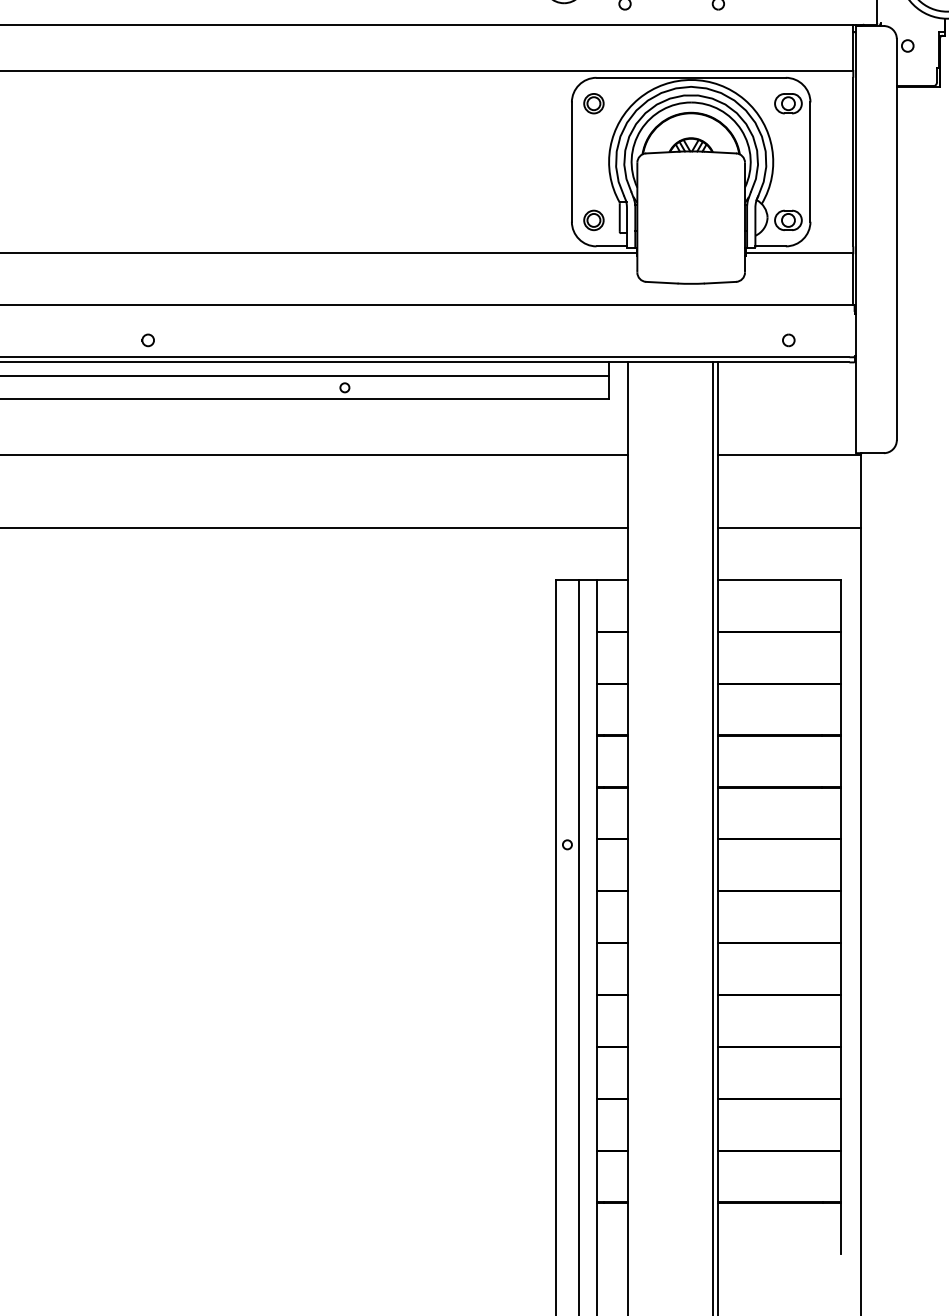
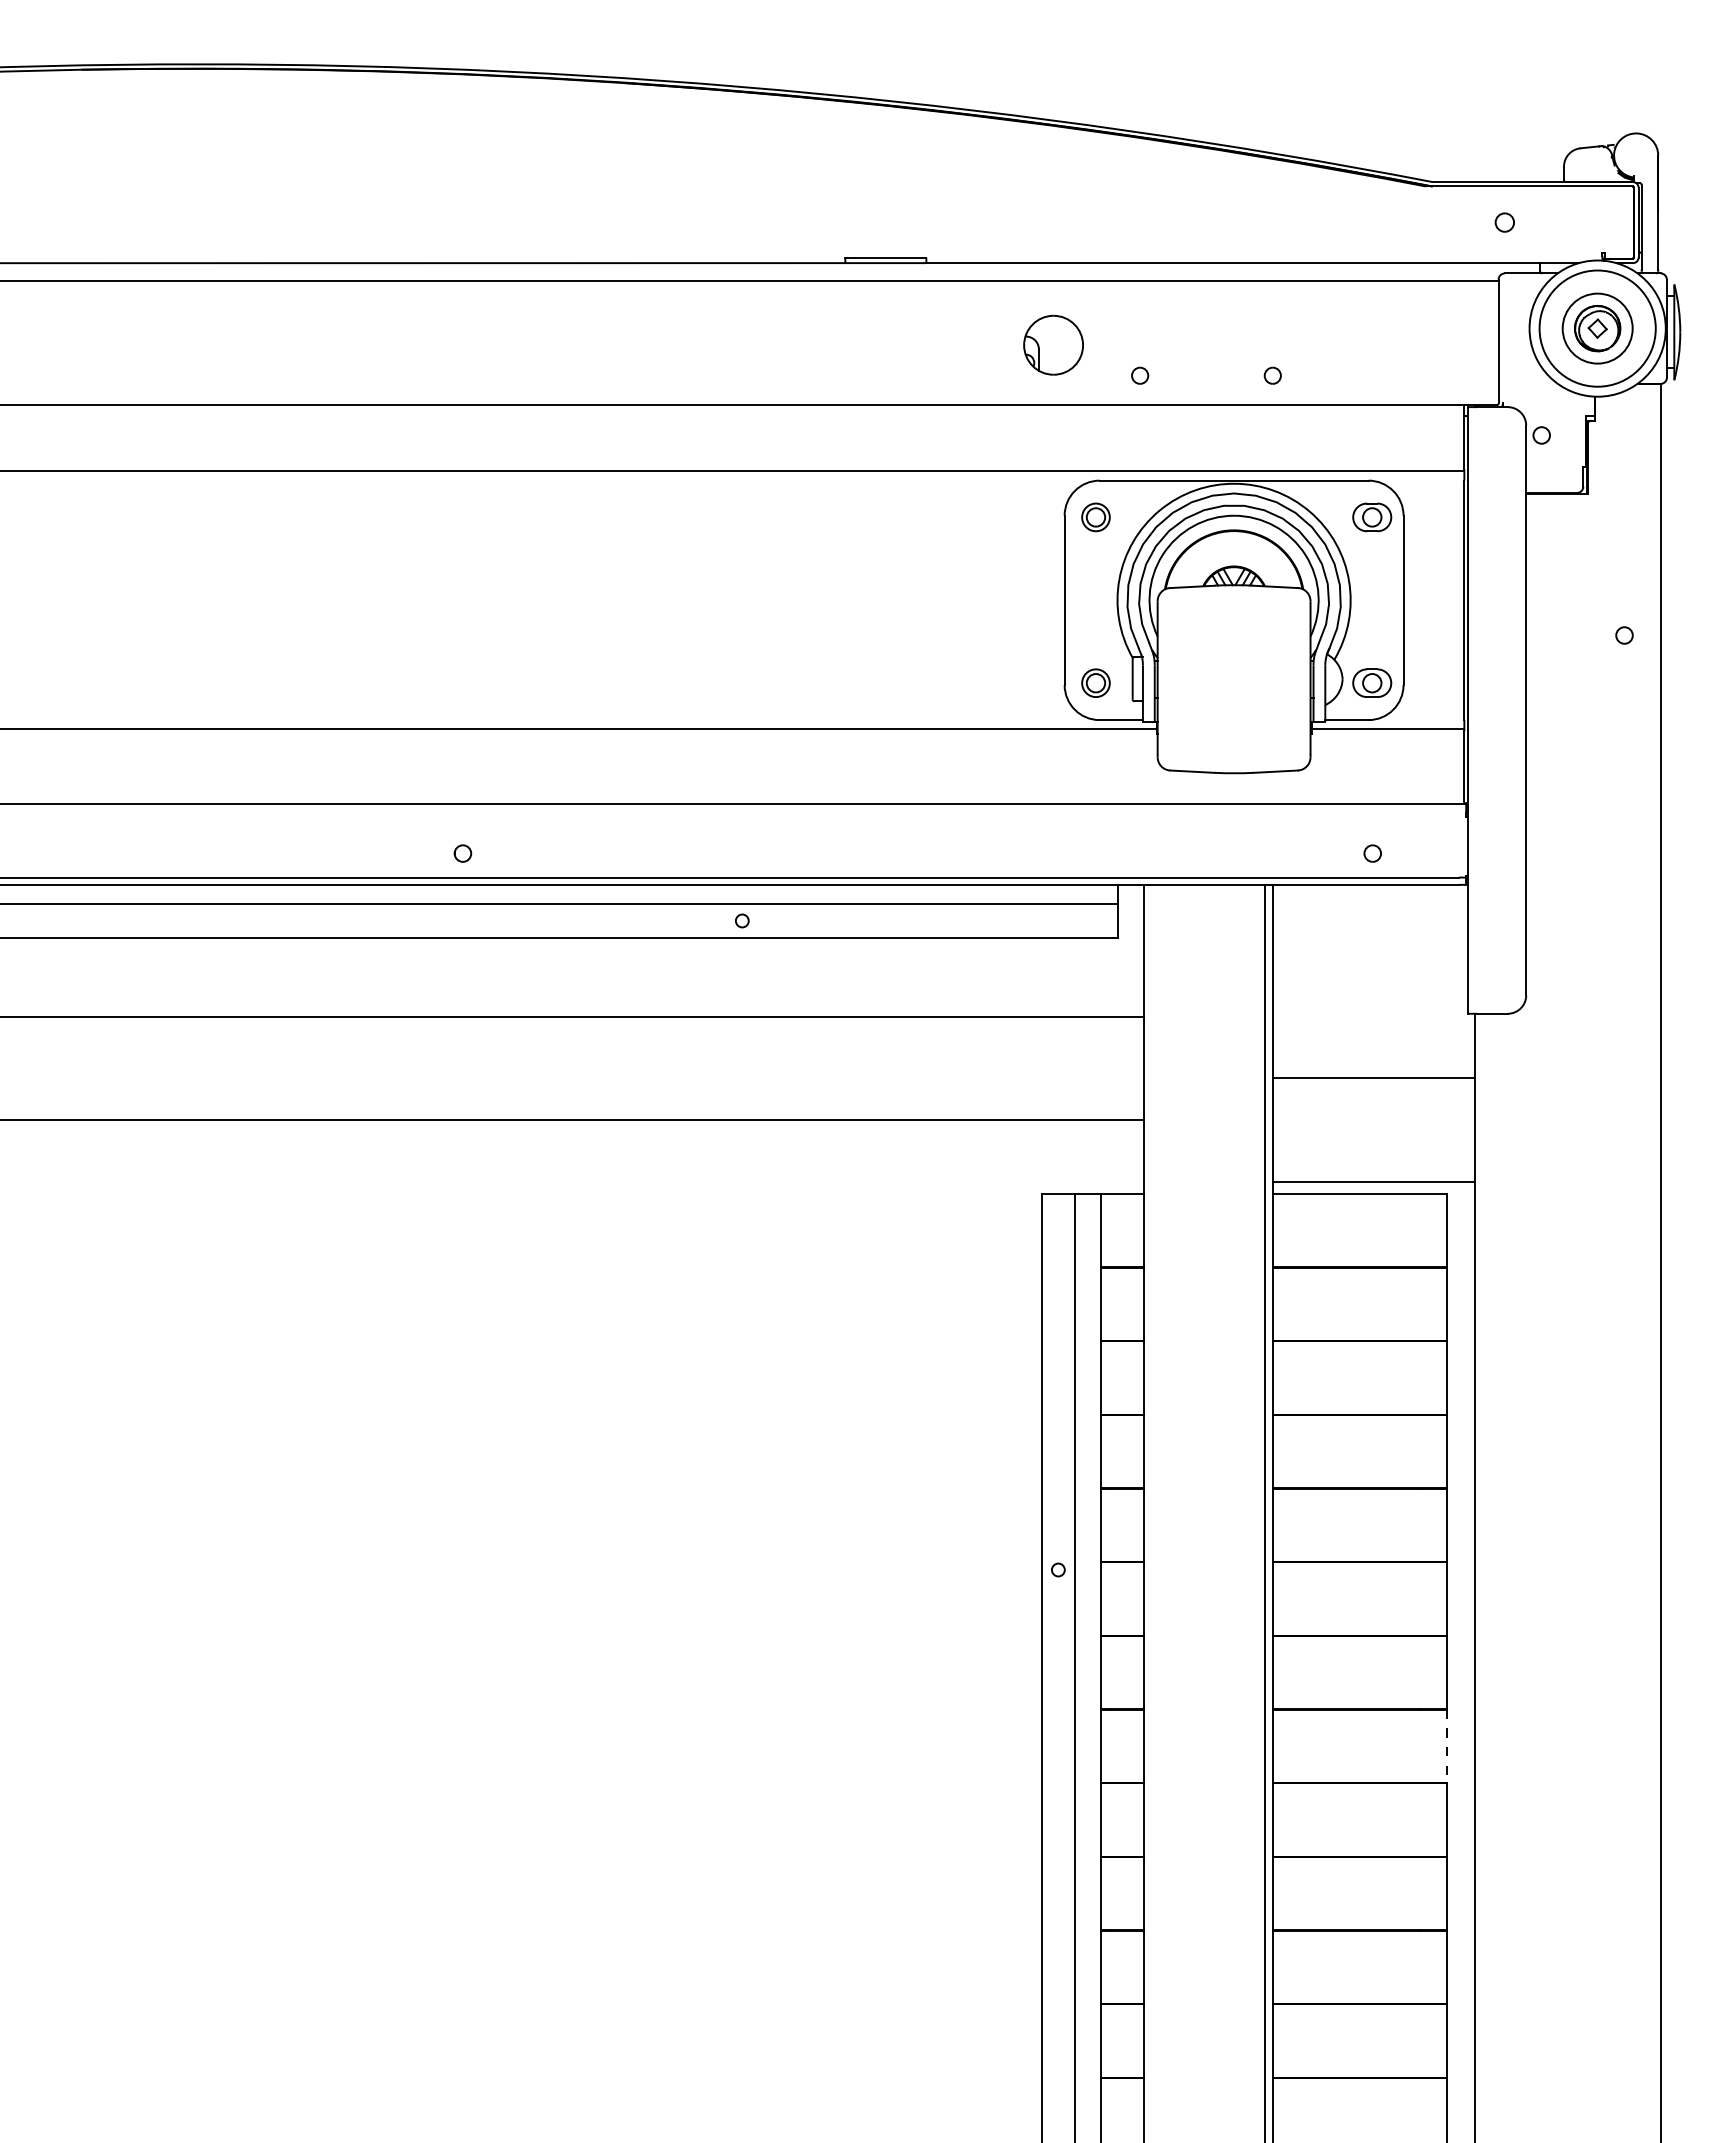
line: (789, 455) -> (1373, 1077), moved
line: (789, 528) -> (1373, 1182), moved
line: (841, 969) -> (1447, 1746), solid -> dashed

